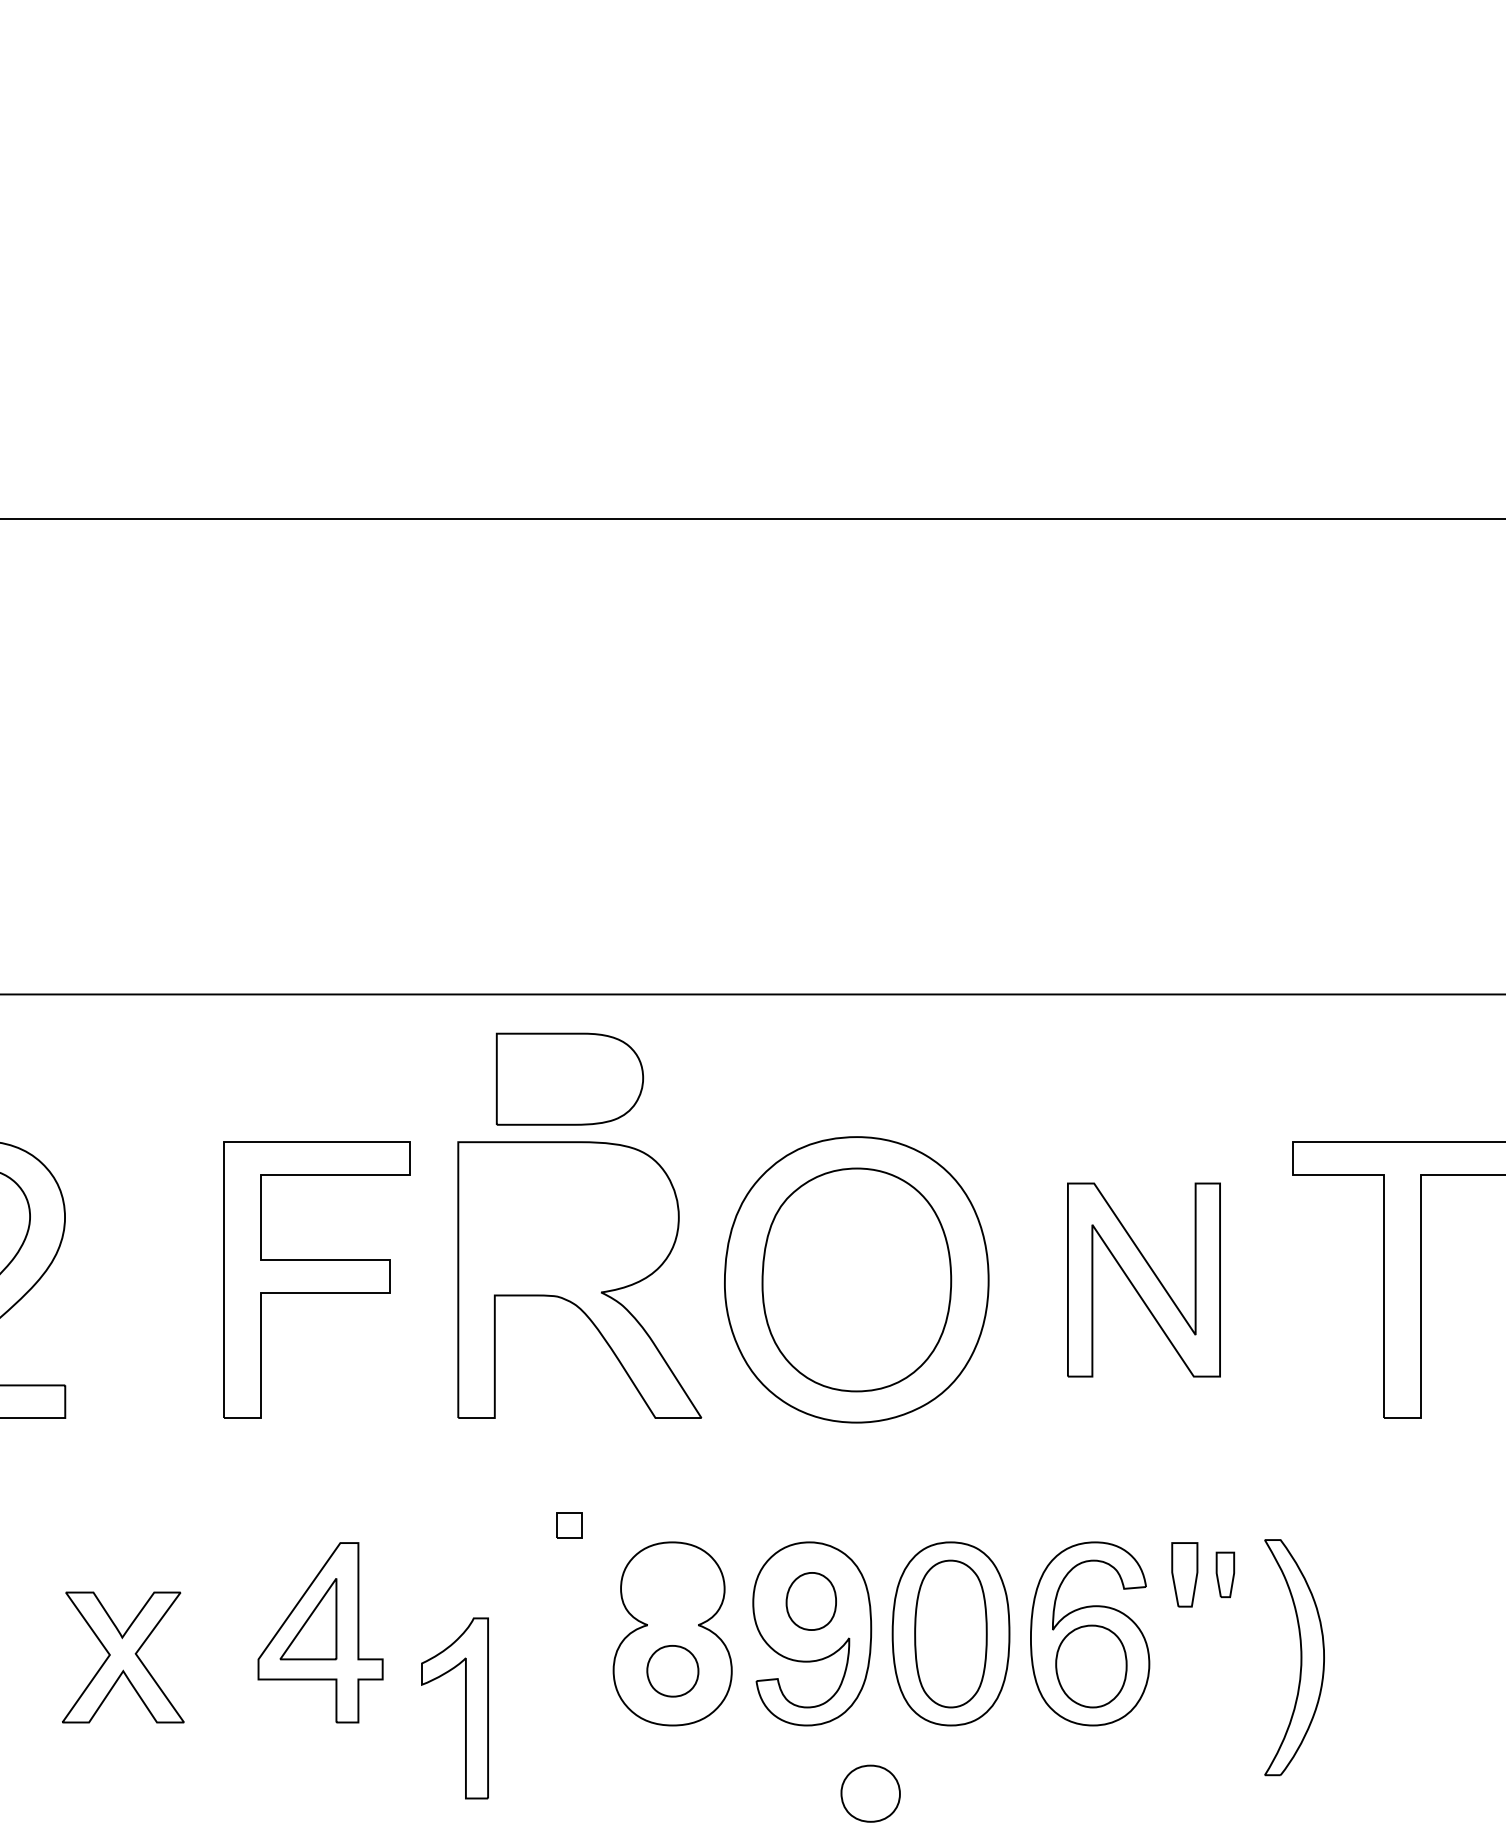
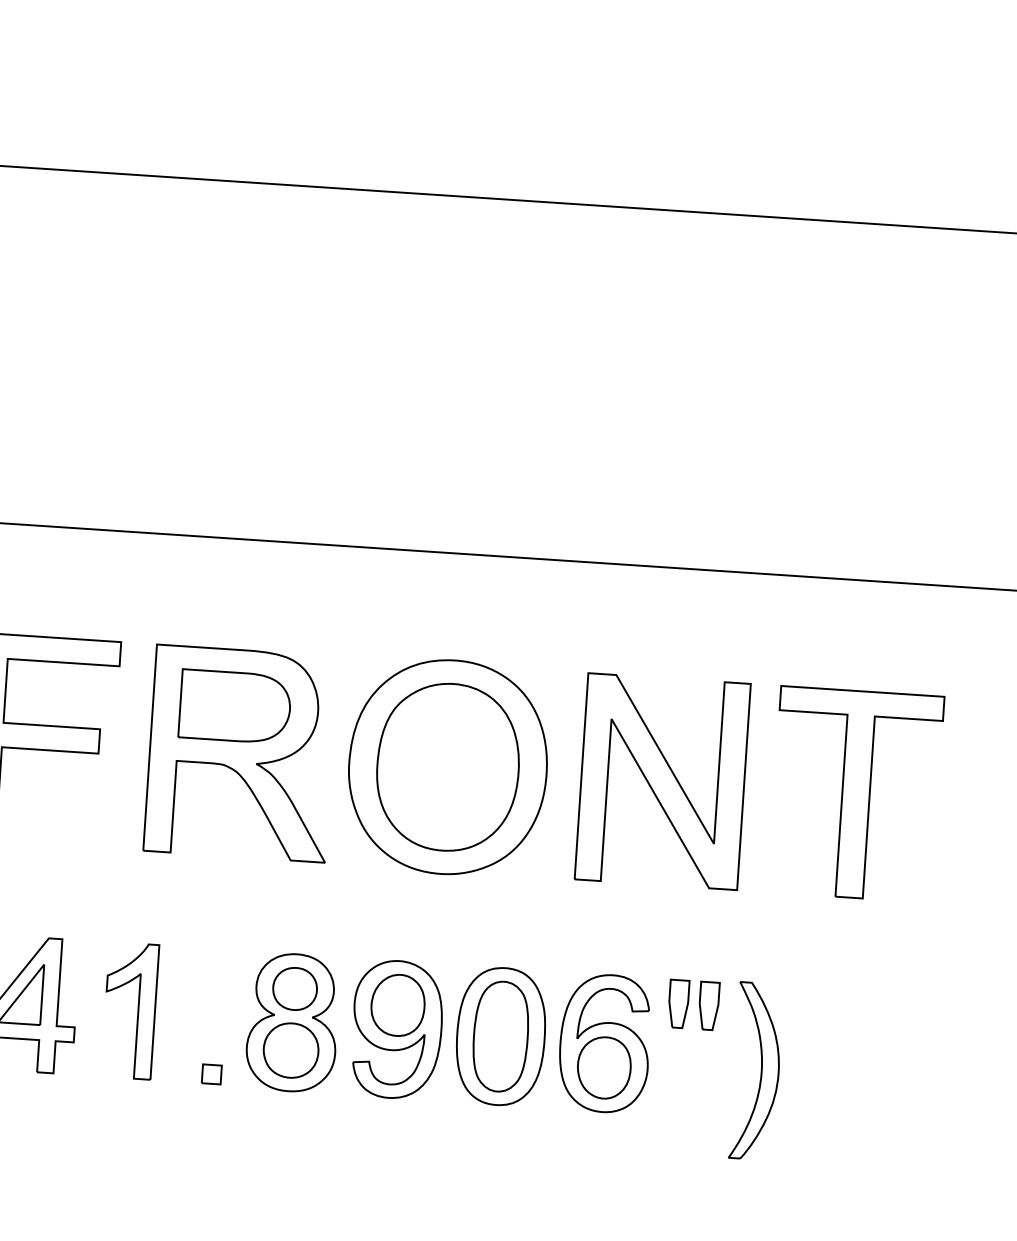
part: (569, 1078) -> (234, 706), moved
part: (1143, 1279) -> (662, 781), size x1.43
part: (569, 1525) -> (211, 1074), moved
part: (1225, 1574) -> (709, 1005), size x1.43
part: (811, 1601) -> (398, 1005), size x1.43
part: (672, 1671) -> (290, 1050), size x1.43
part: (465, 1708) -> (138, 1011), moved
part: (870, 1793) -> (294, 988), moved

